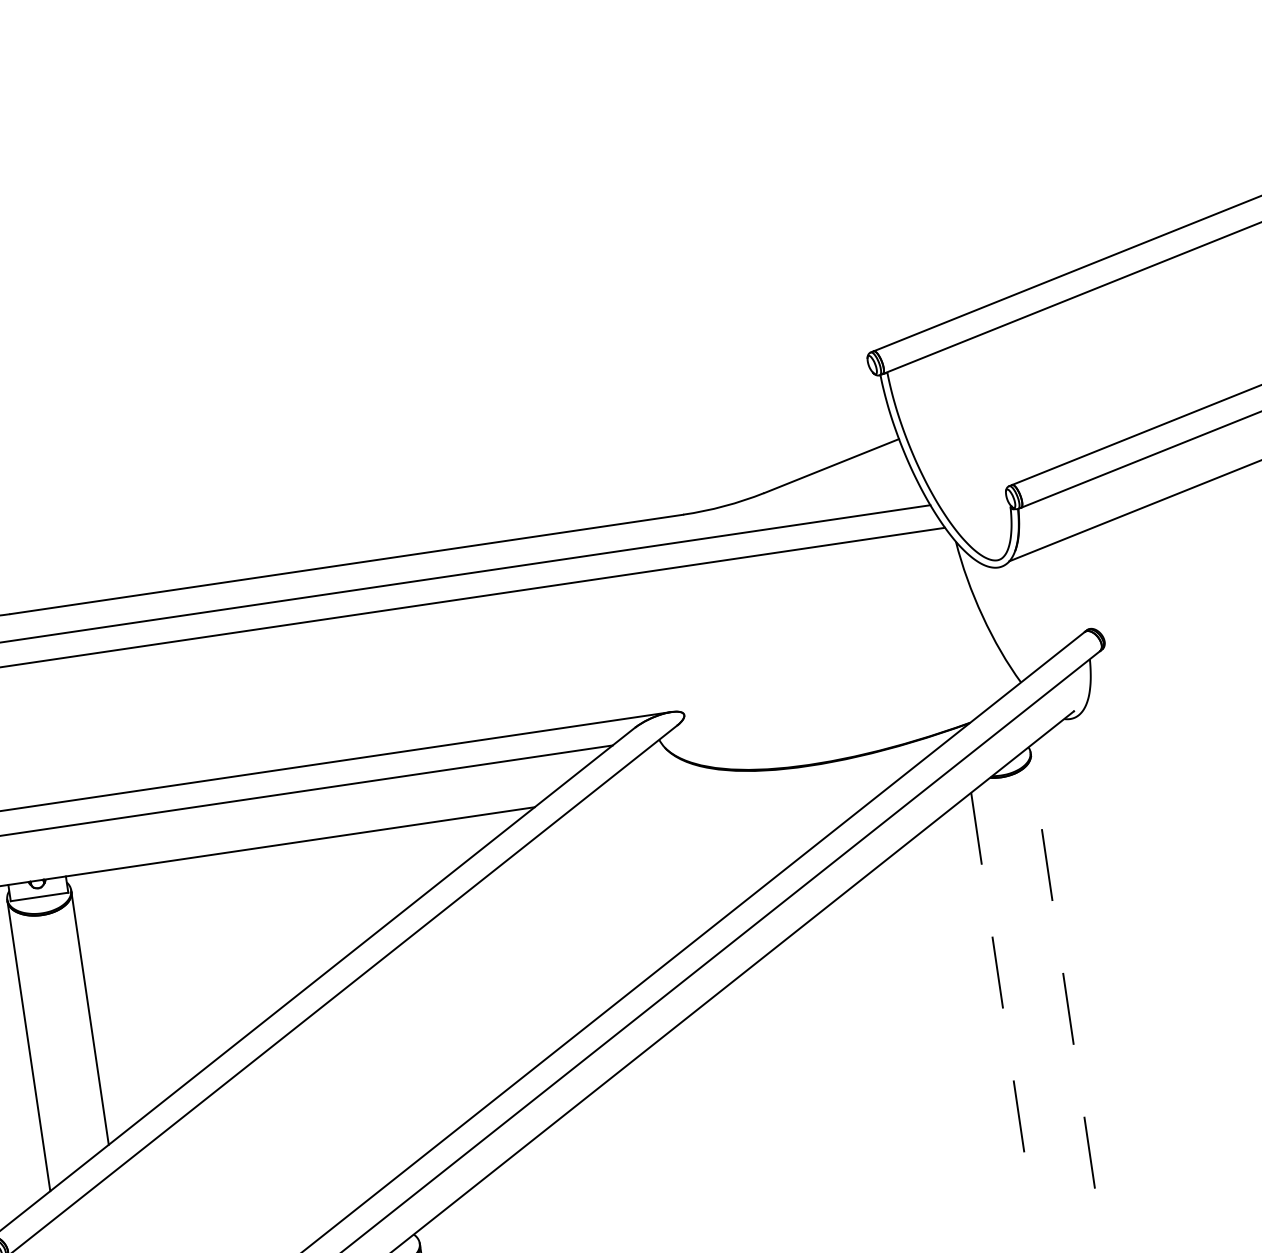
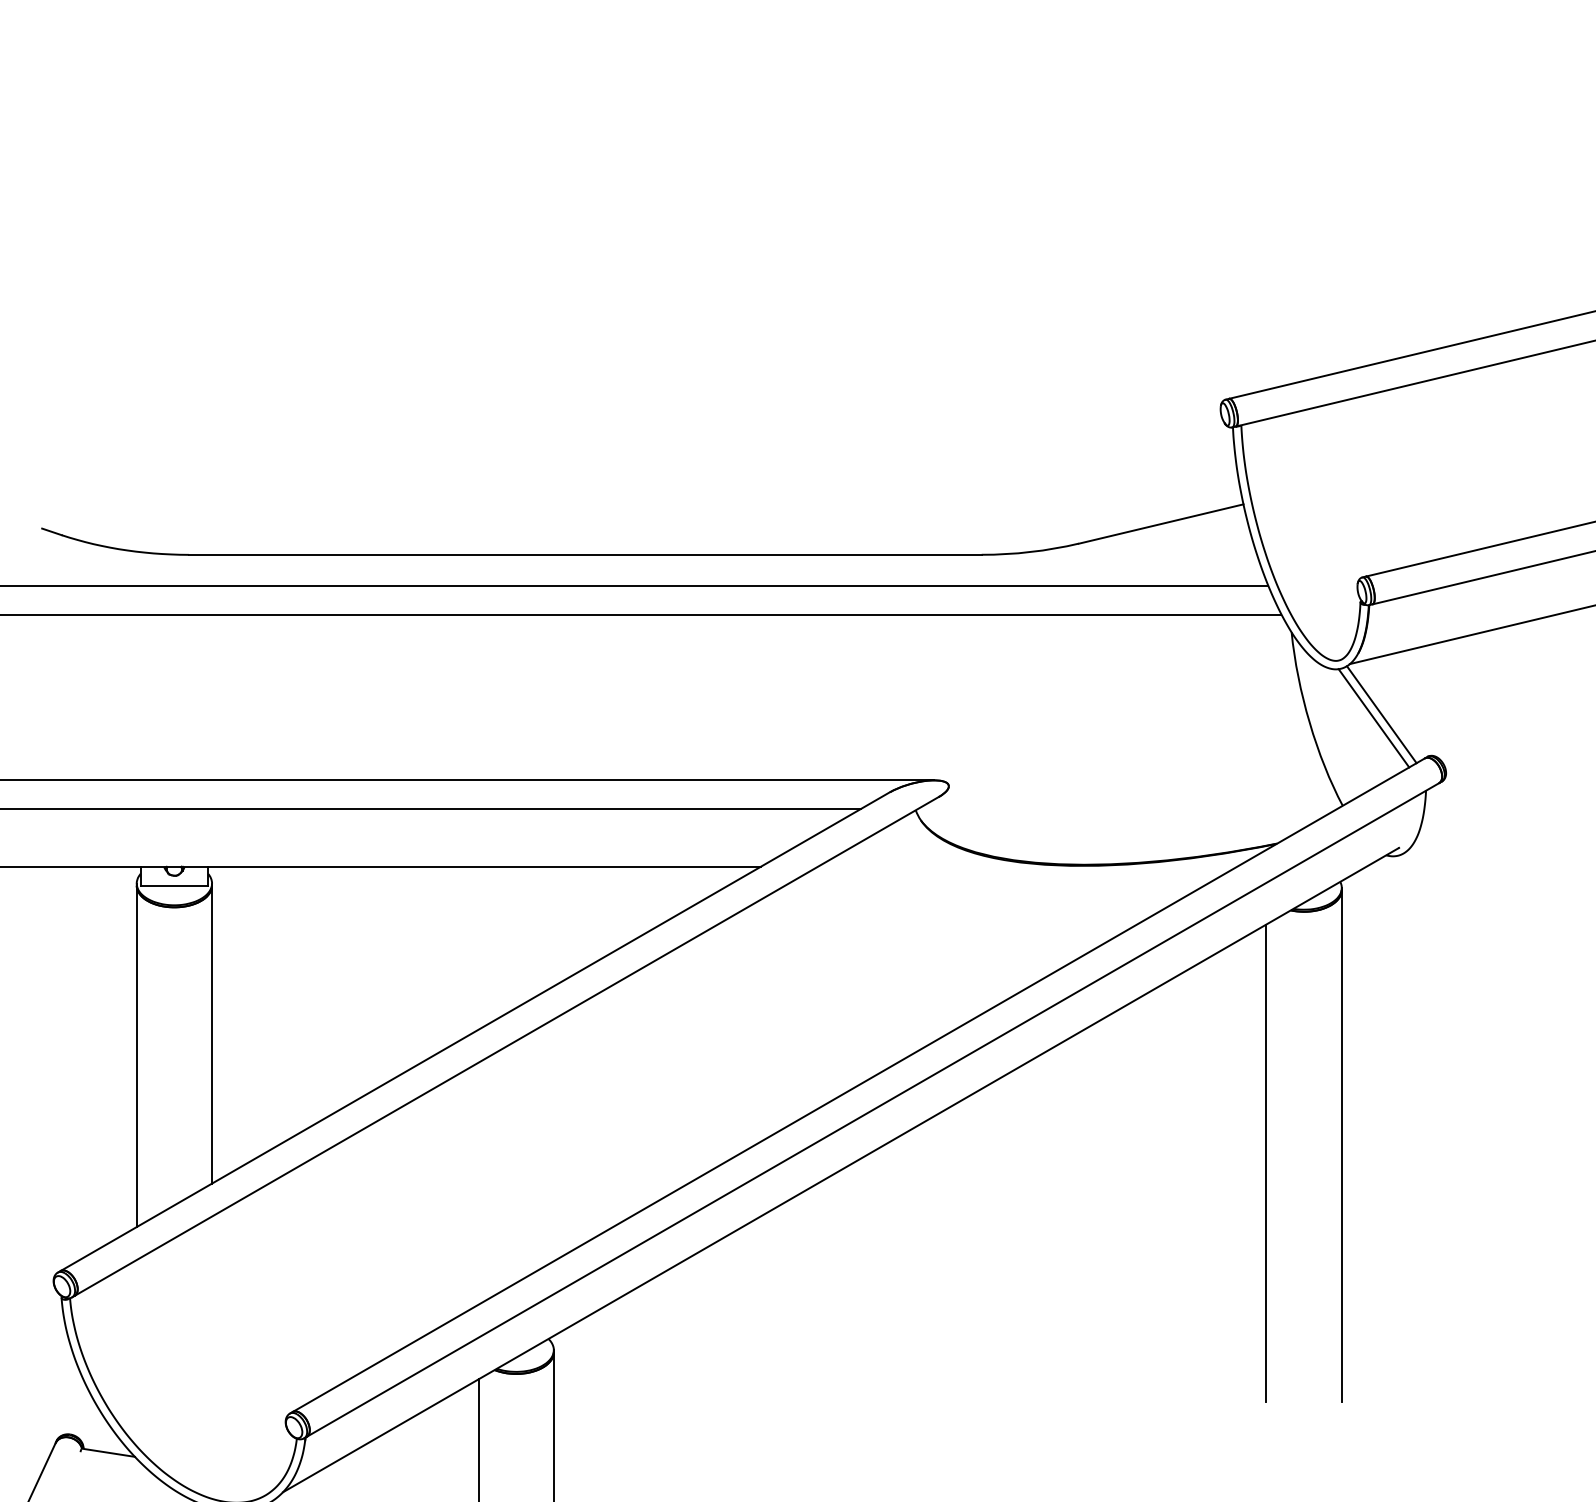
line: (1042, 600) -> (1381, 714), added
line: (1036, 604) -> (1373, 718), added
line: (1062, 970) -> (1341, 1145), dashed -> solid
line: (1001, 995) -> (1266, 1163), dashed -> solid

